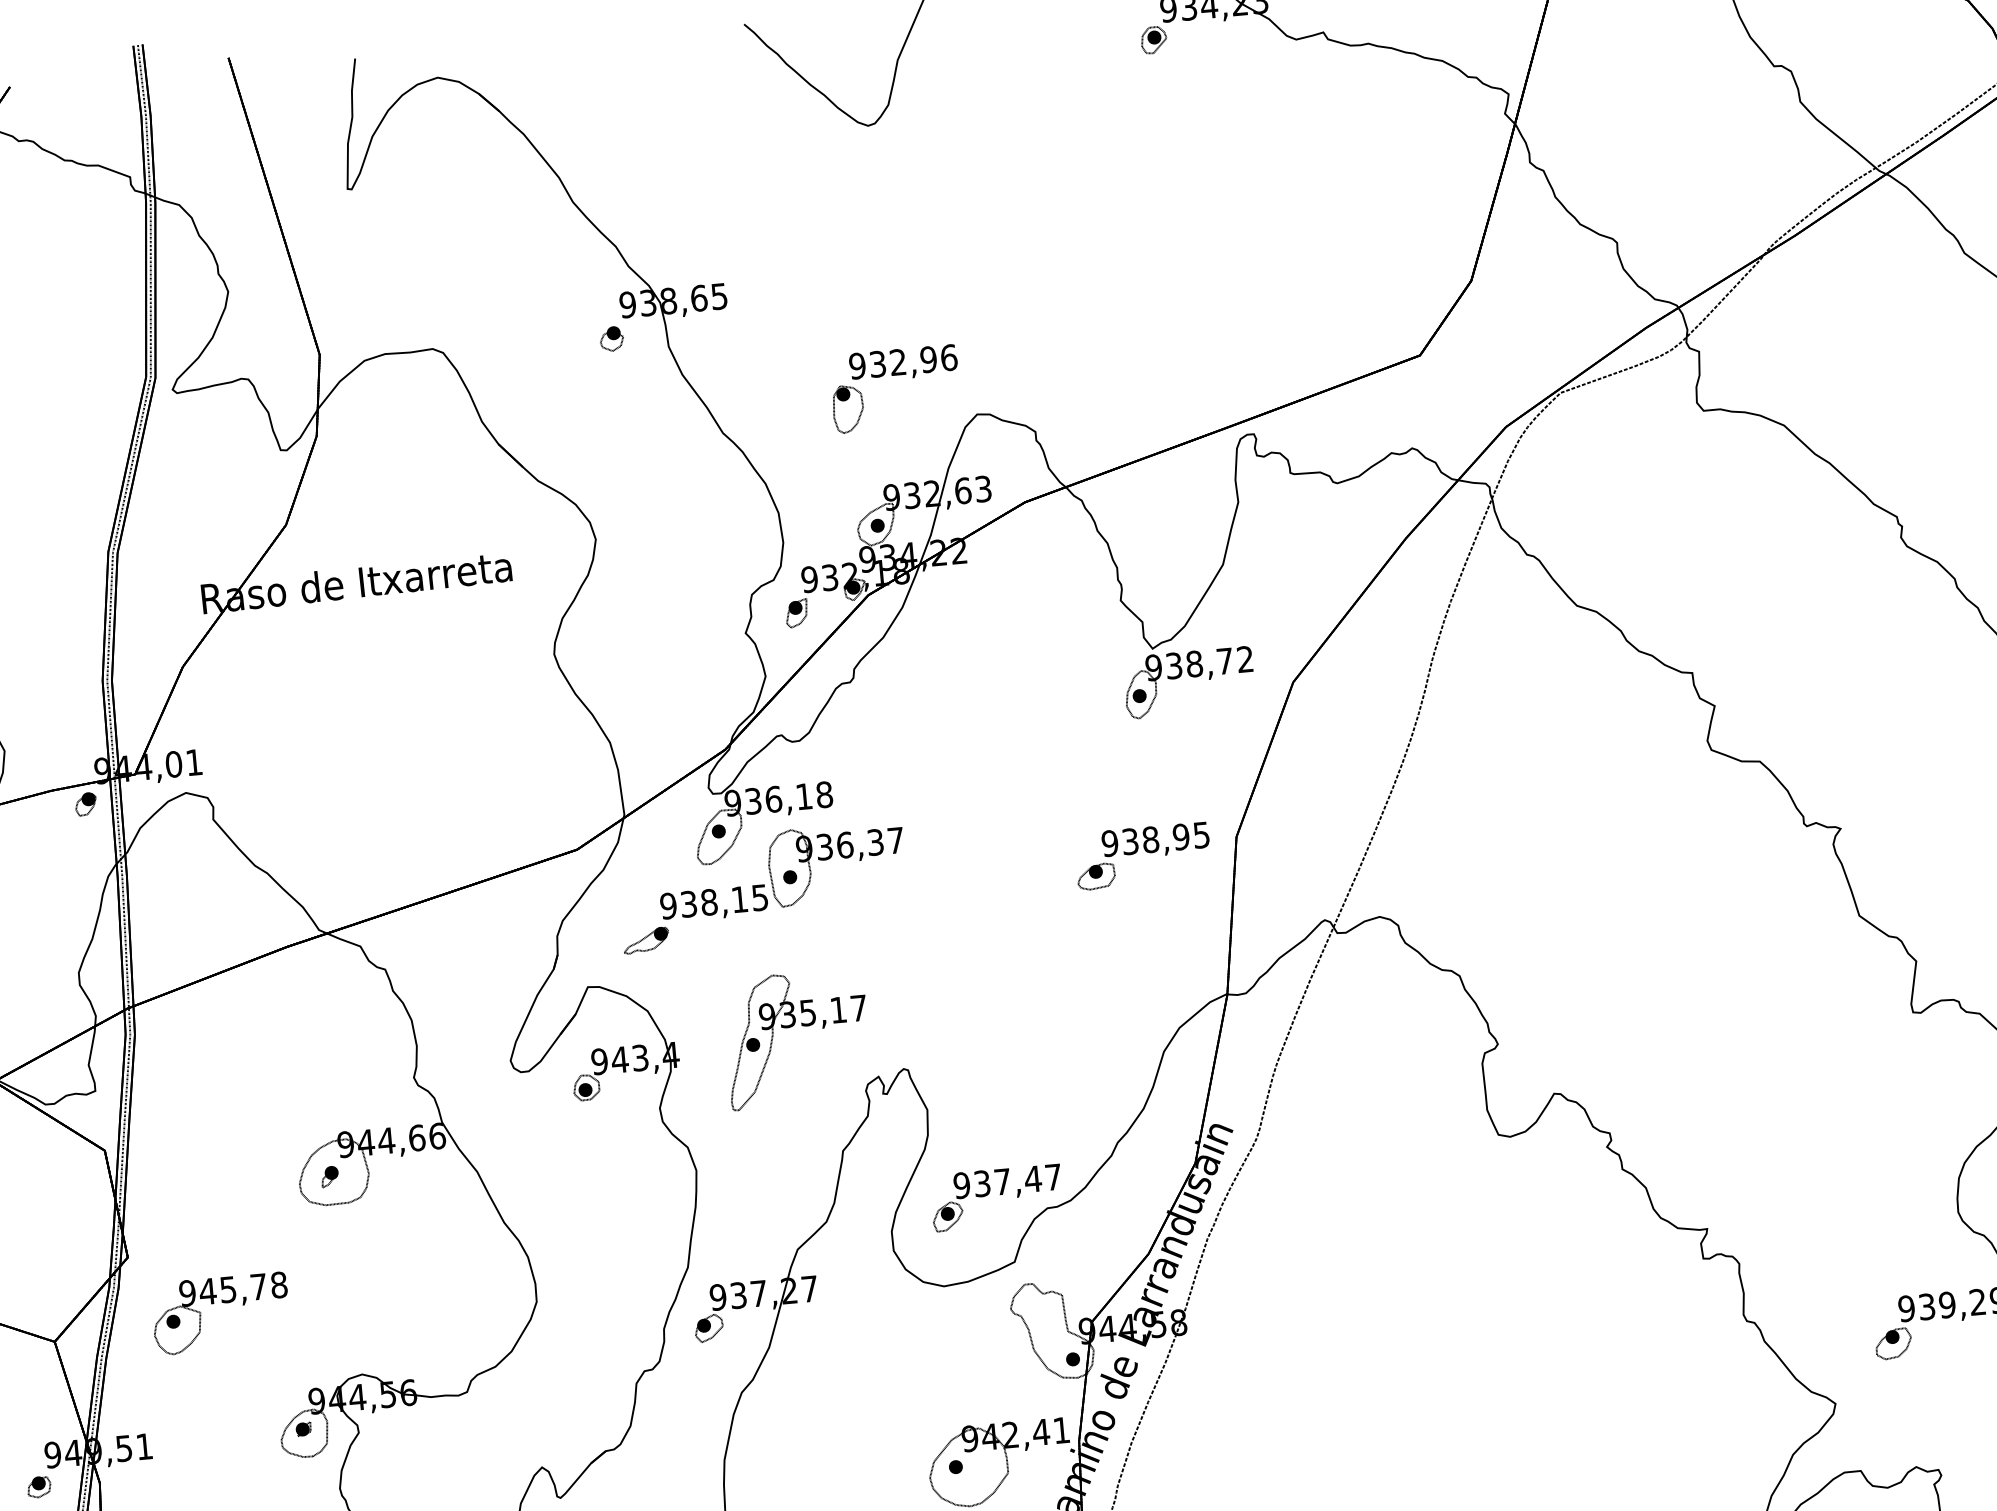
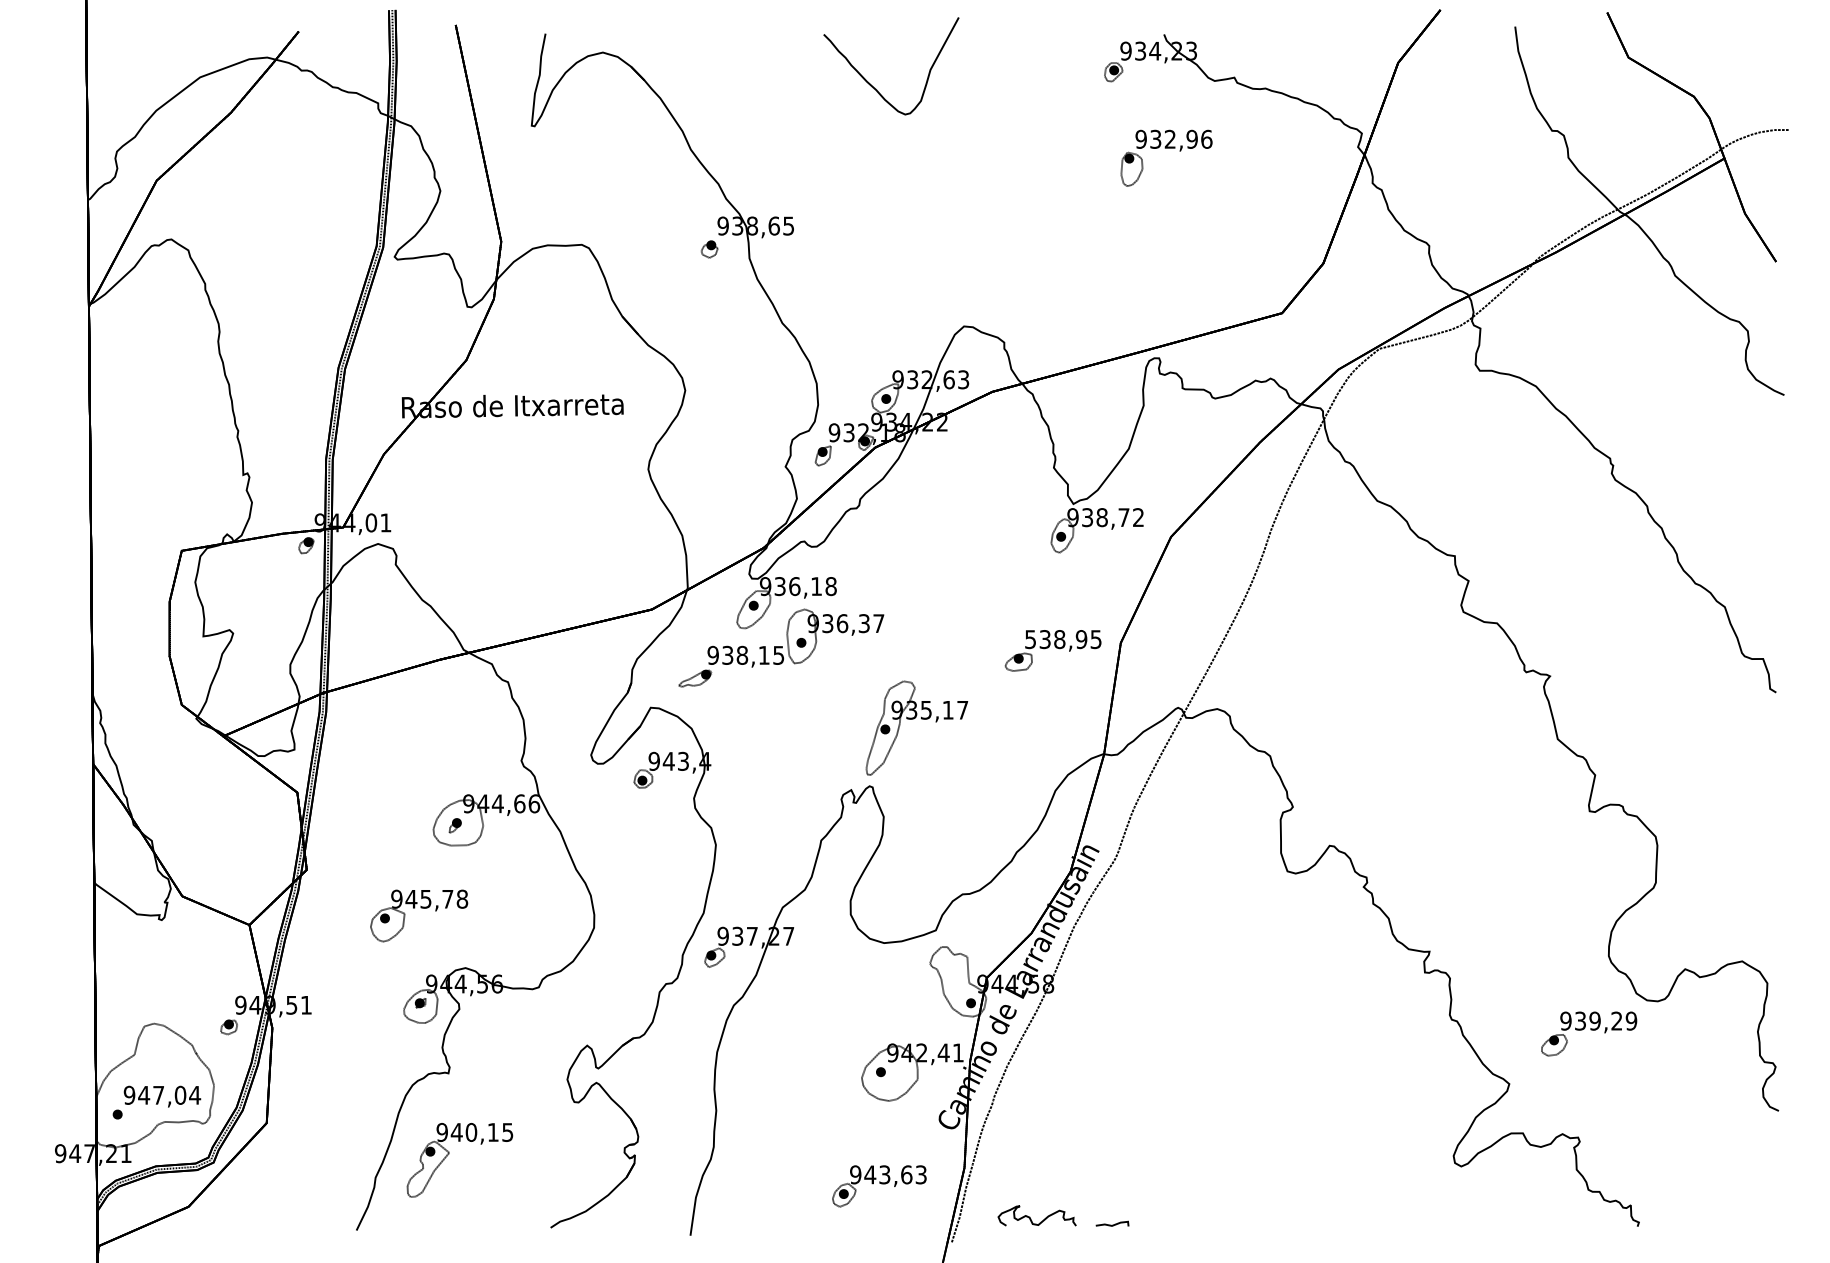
part: (893, 375) -> (1166, 148), moved
text: (1109, 843) -> (1030, 639), 938,95 -> 538,95
part: (791, 1027) -> (913, 719), moved
part: (996, 1197) -> (927, 883), removed
part: (223, 1303) -> (421, 908), moved

